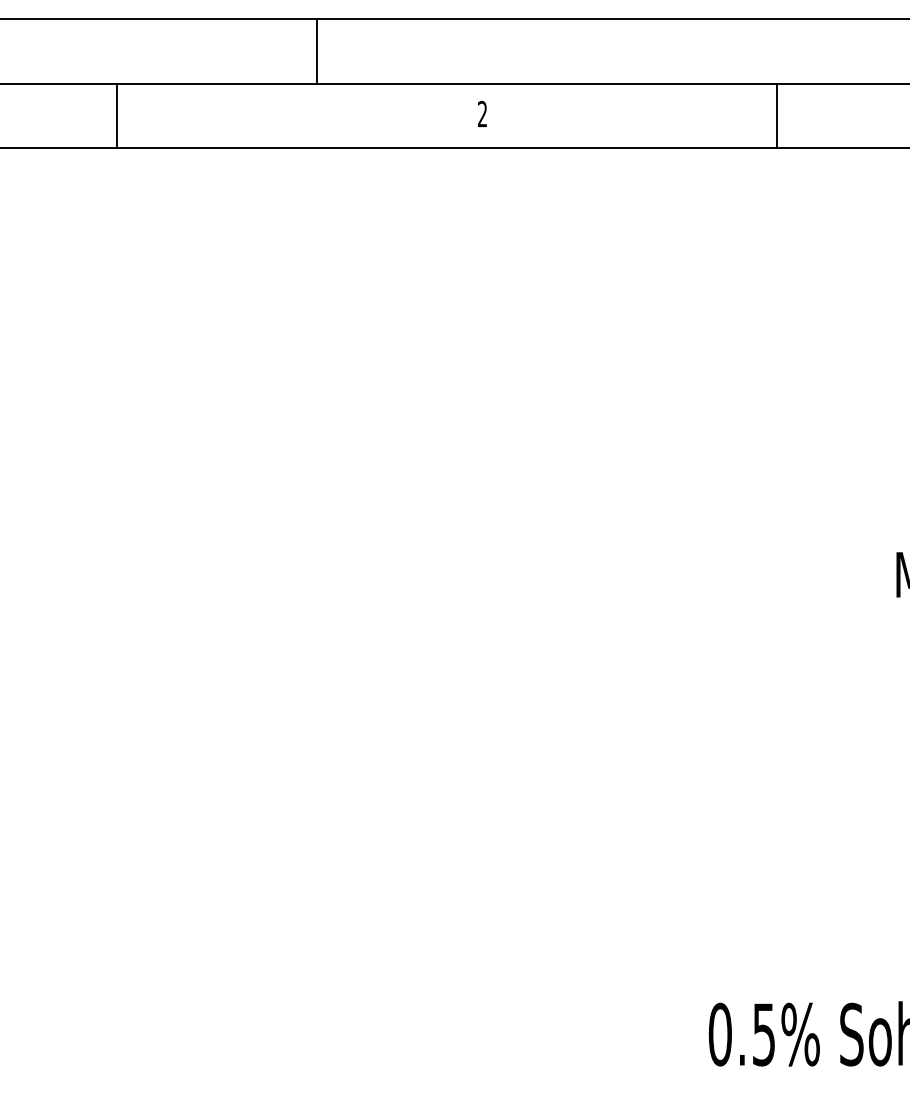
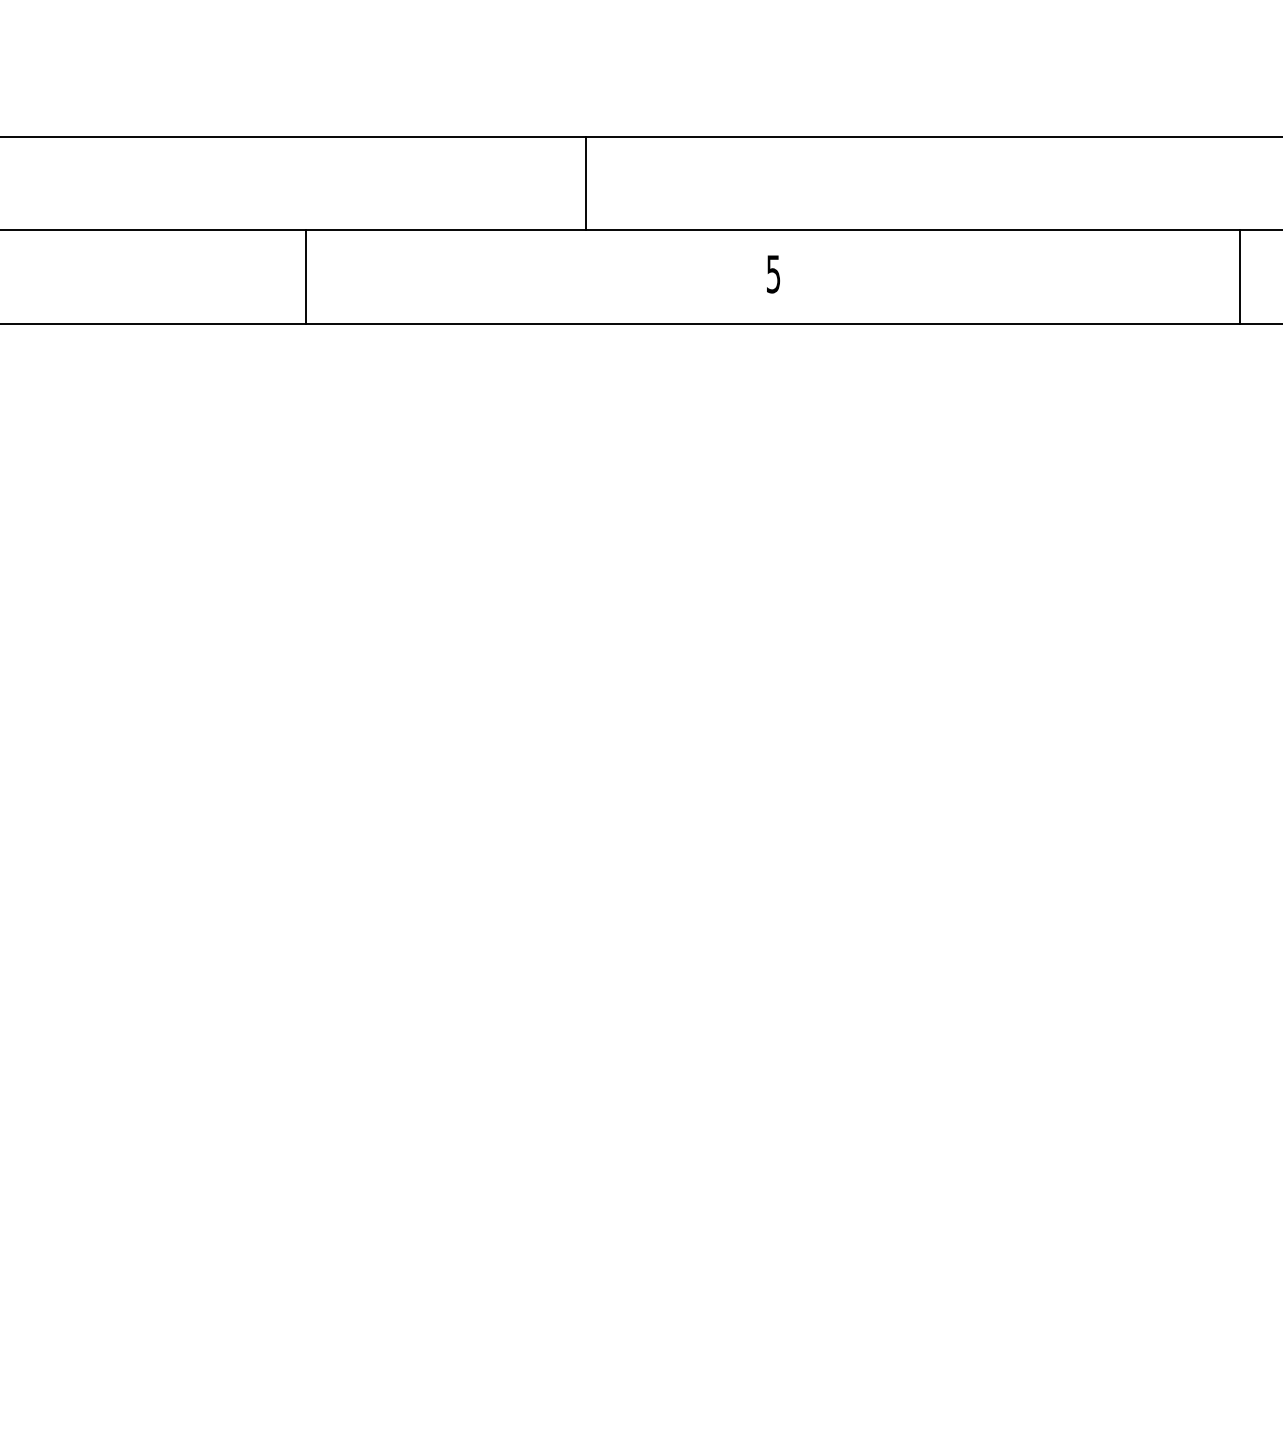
line: (316, 51) -> (585, 183), moved
text: (482, 113) -> (773, 273), 2 -> 5
line: (116, 115) -> (304, 276), moved
line: (777, 115) -> (1240, 276), moved

